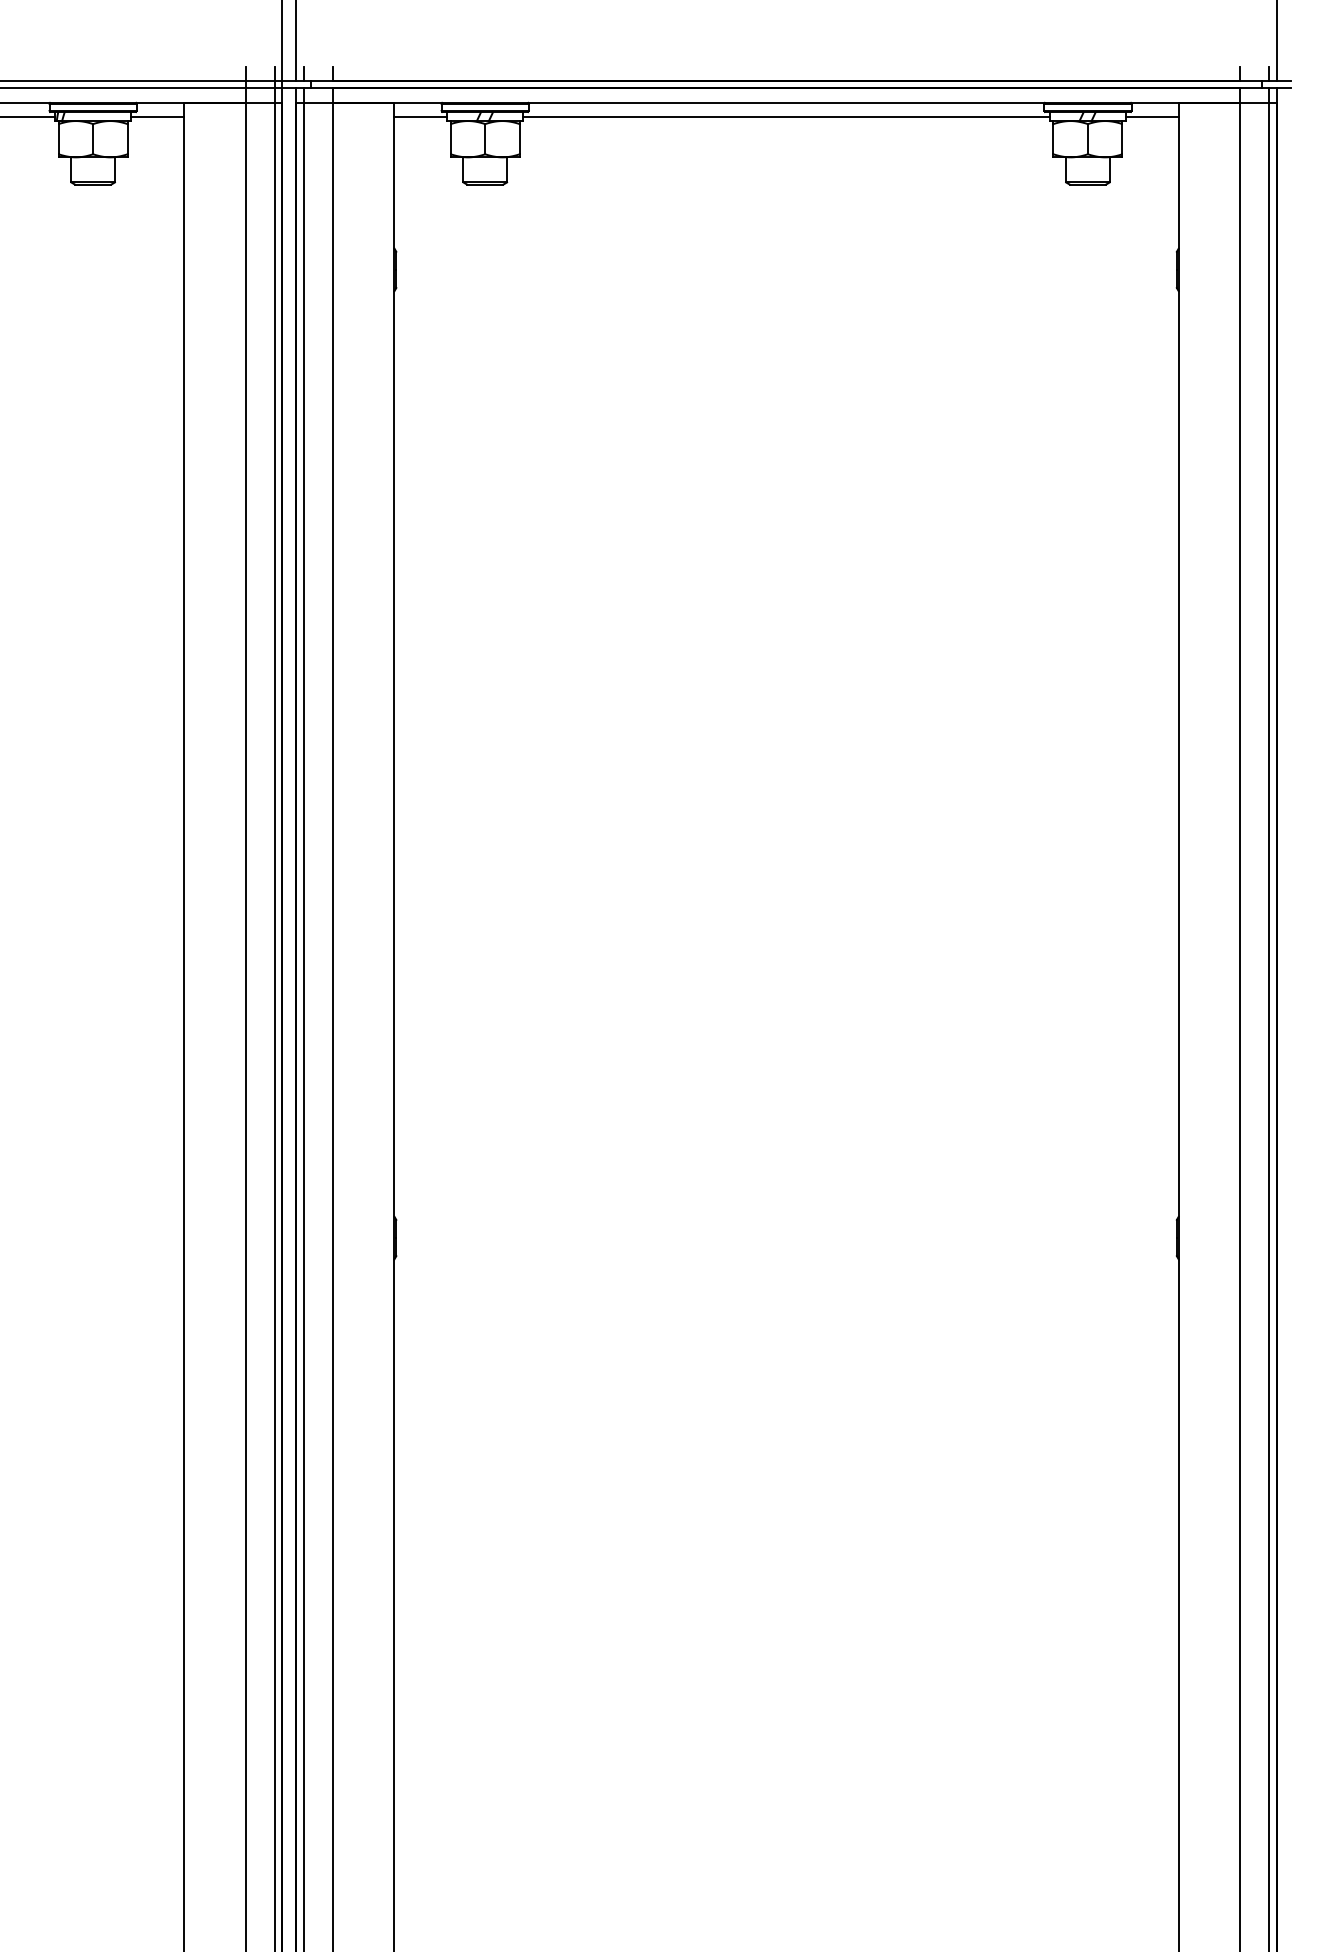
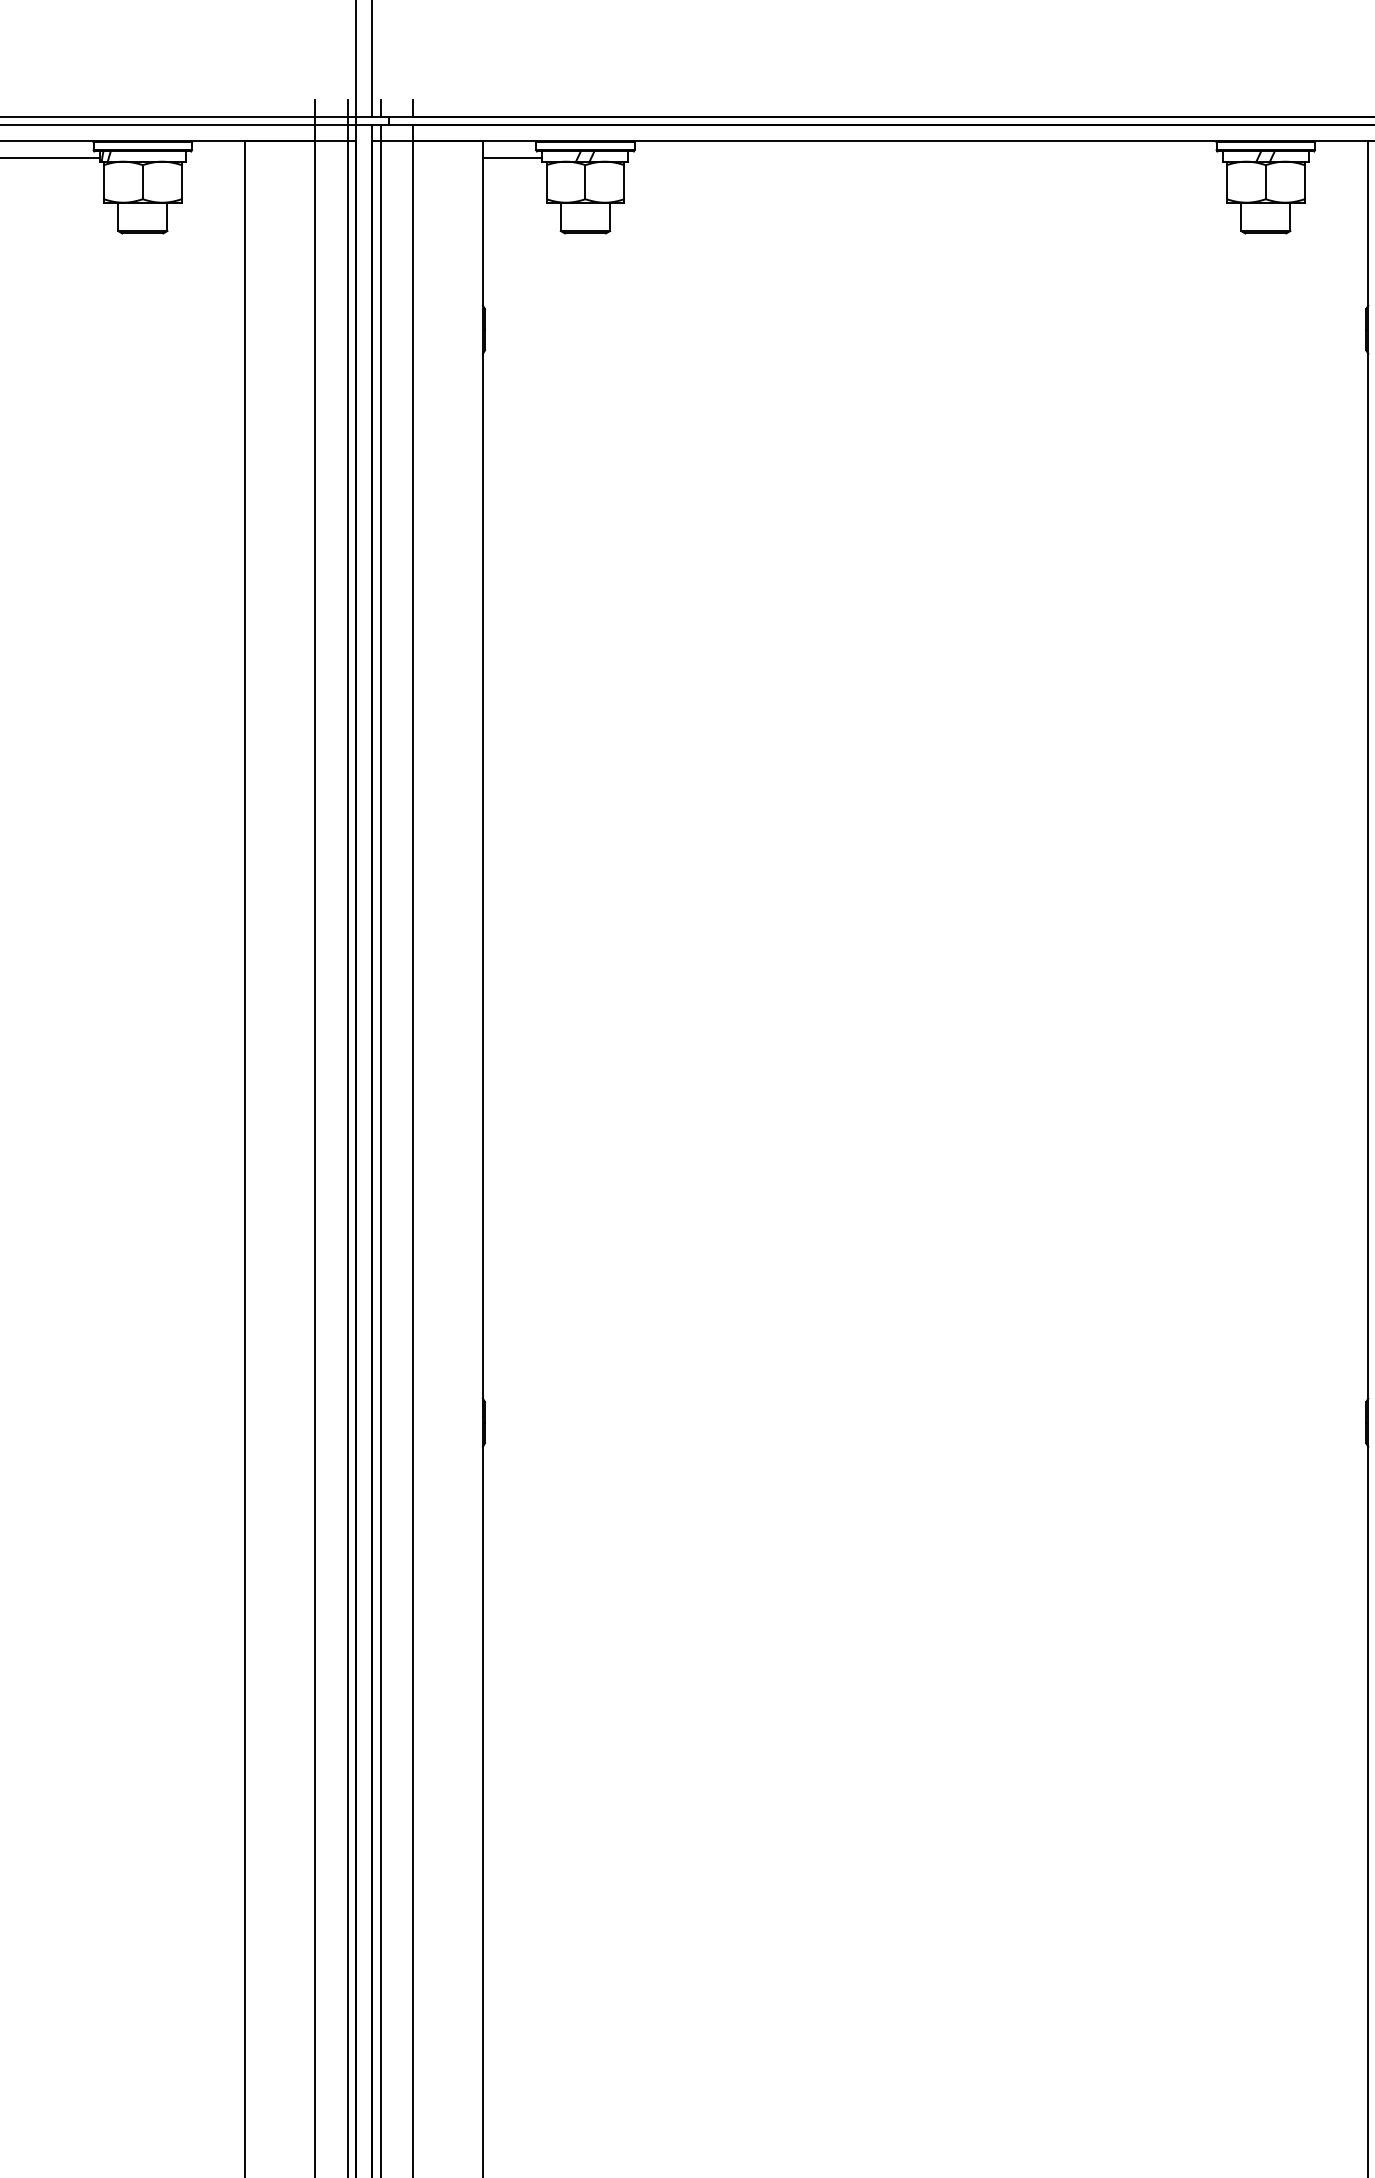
line: (157, 117) -> (215, 157), removed
line: (786, 117) -> (925, 157), removed
line: (1152, 117) -> (1338, 157), removed

